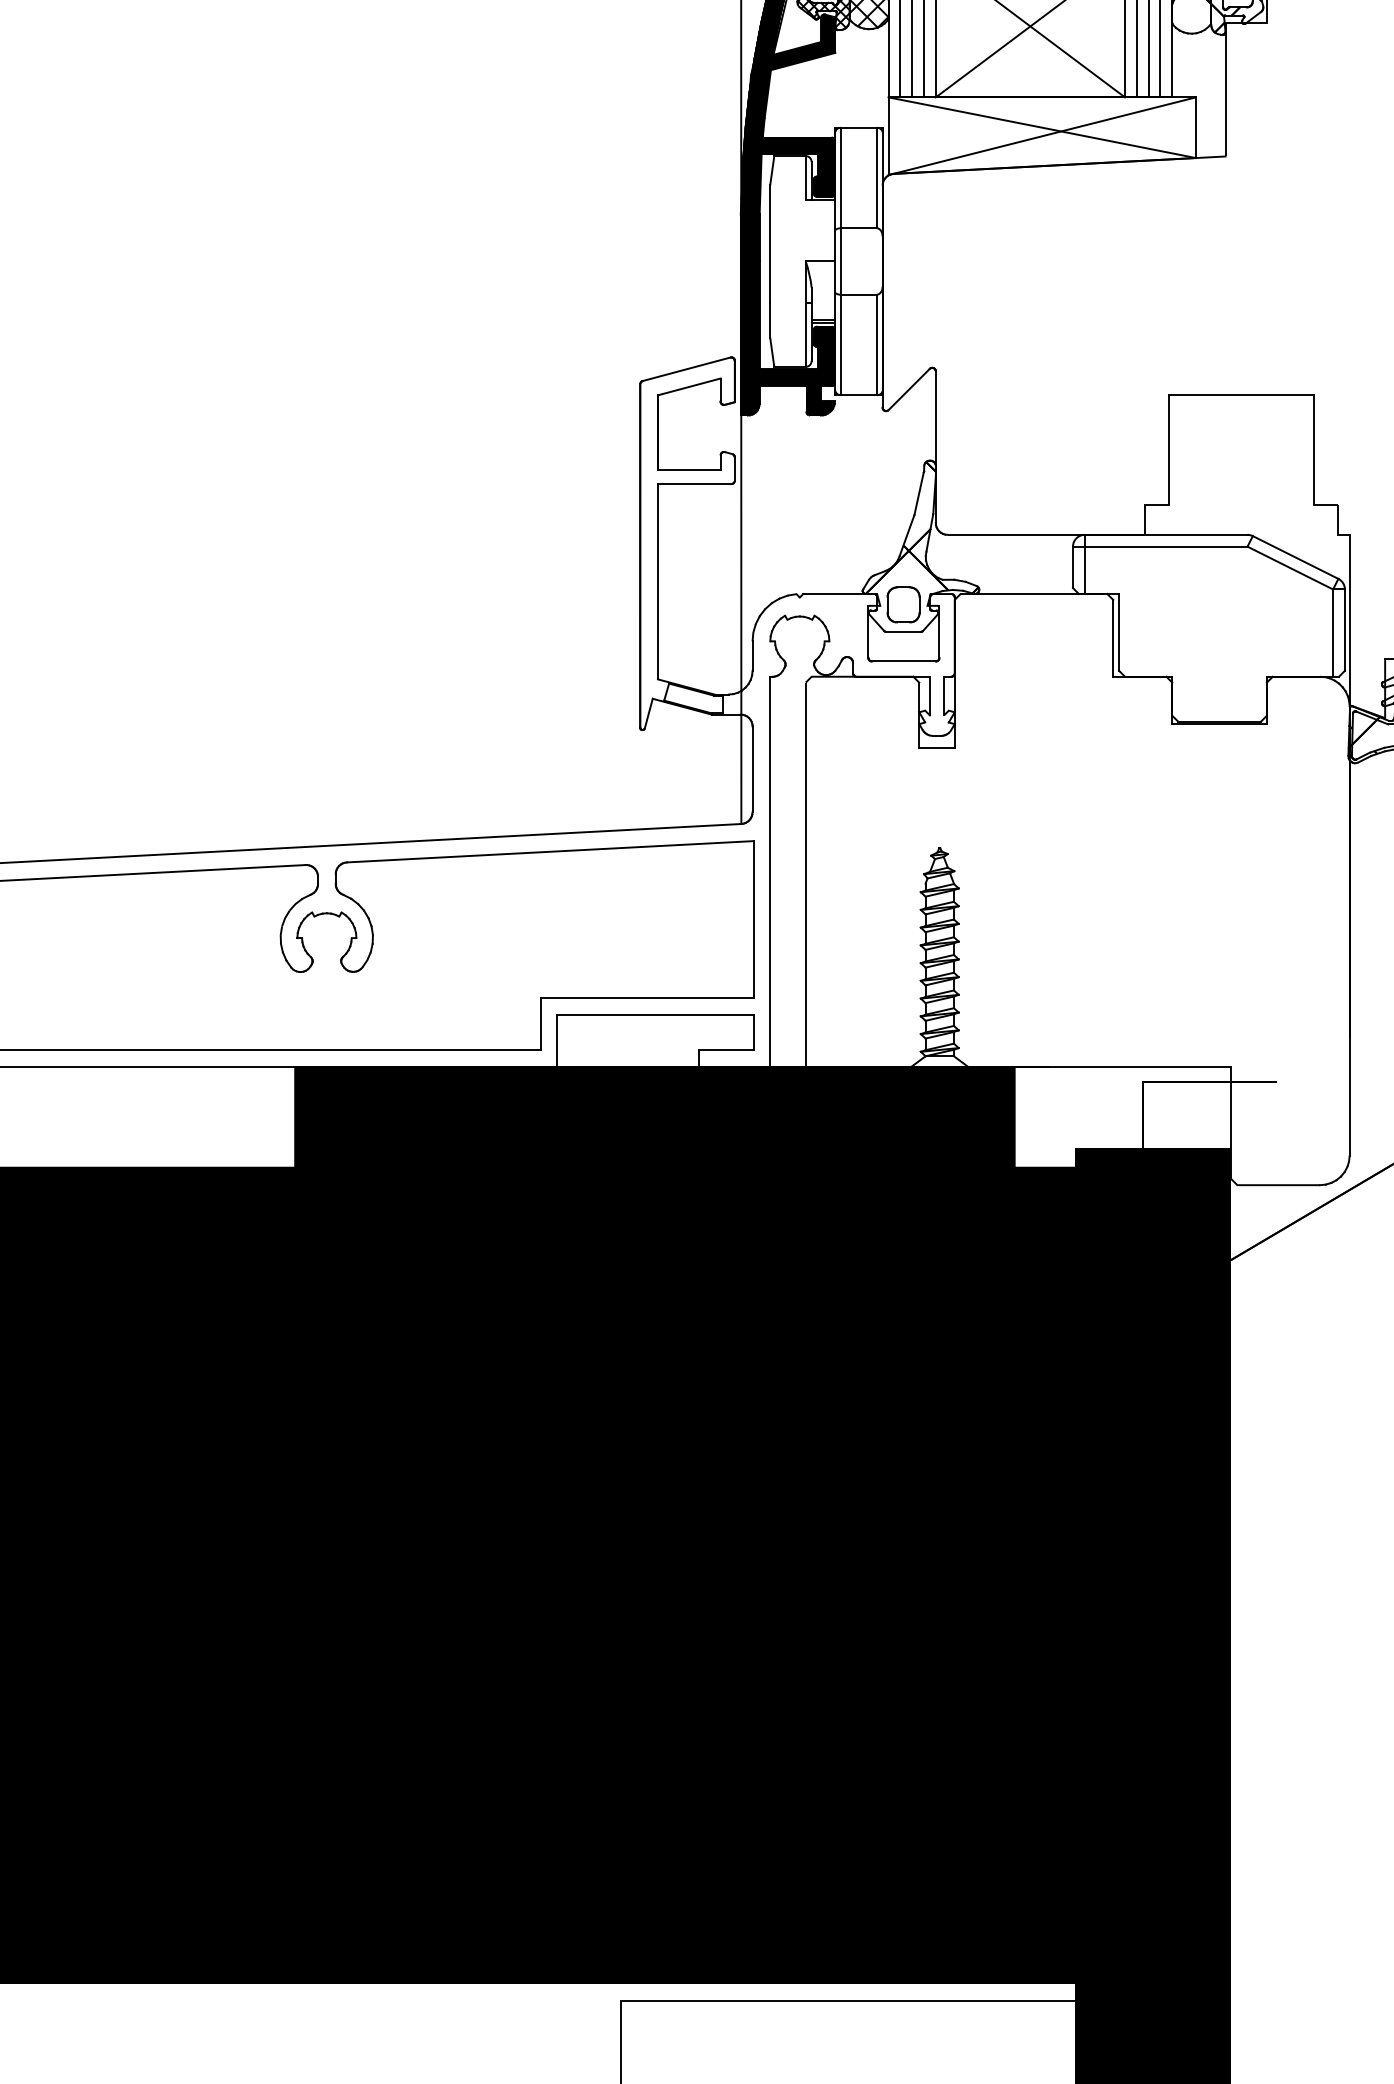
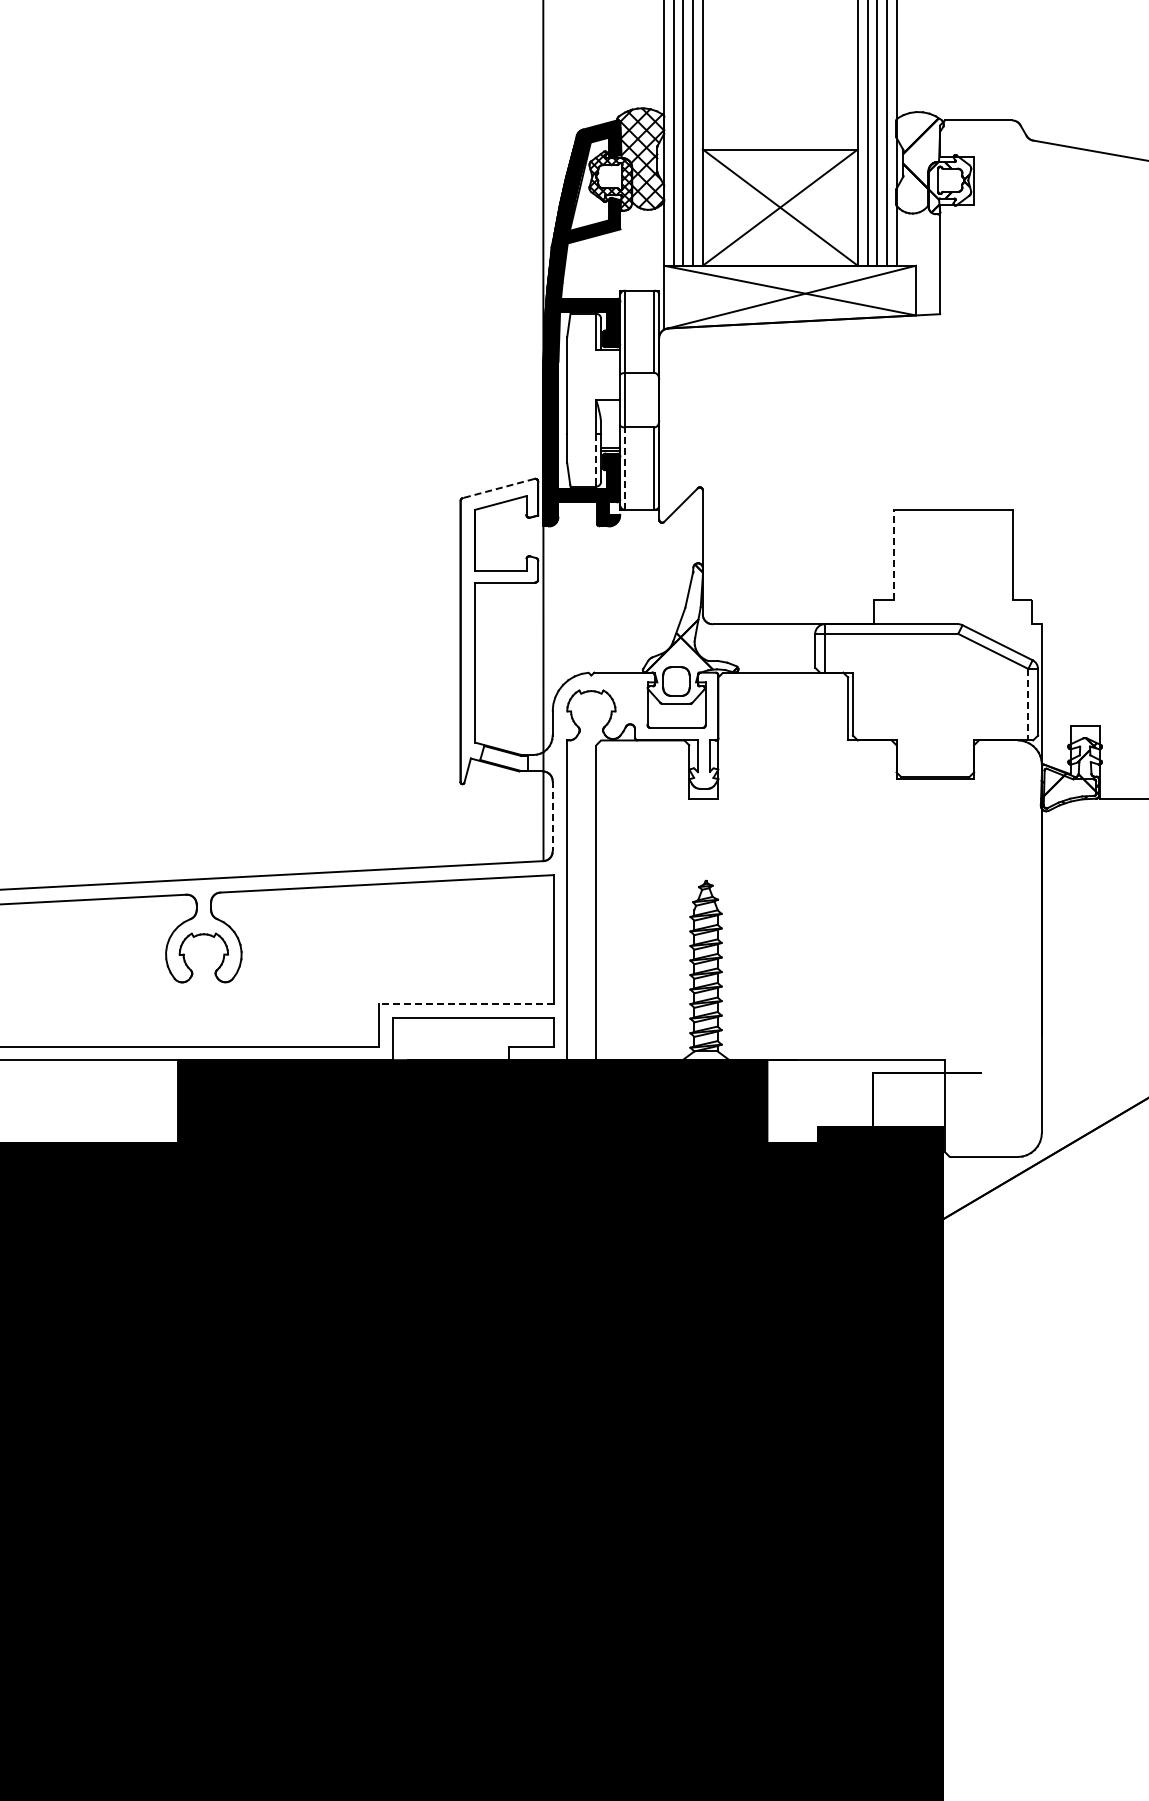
line: (806, 335) -> (596, 460), solid -> dashed
line: (841, 344) -> (625, 468), solid -> dashed
line: (686, 369) -> (498, 488), solid -> dashed
line: (1168, 449) -> (893, 554), solid -> dashed
line: (1333, 632) -> (1028, 704), solid -> dashed
line: (752, 769) -> (552, 816), solid -> dashed
line: (646, 999) -> (465, 1004), solid -> dashed

